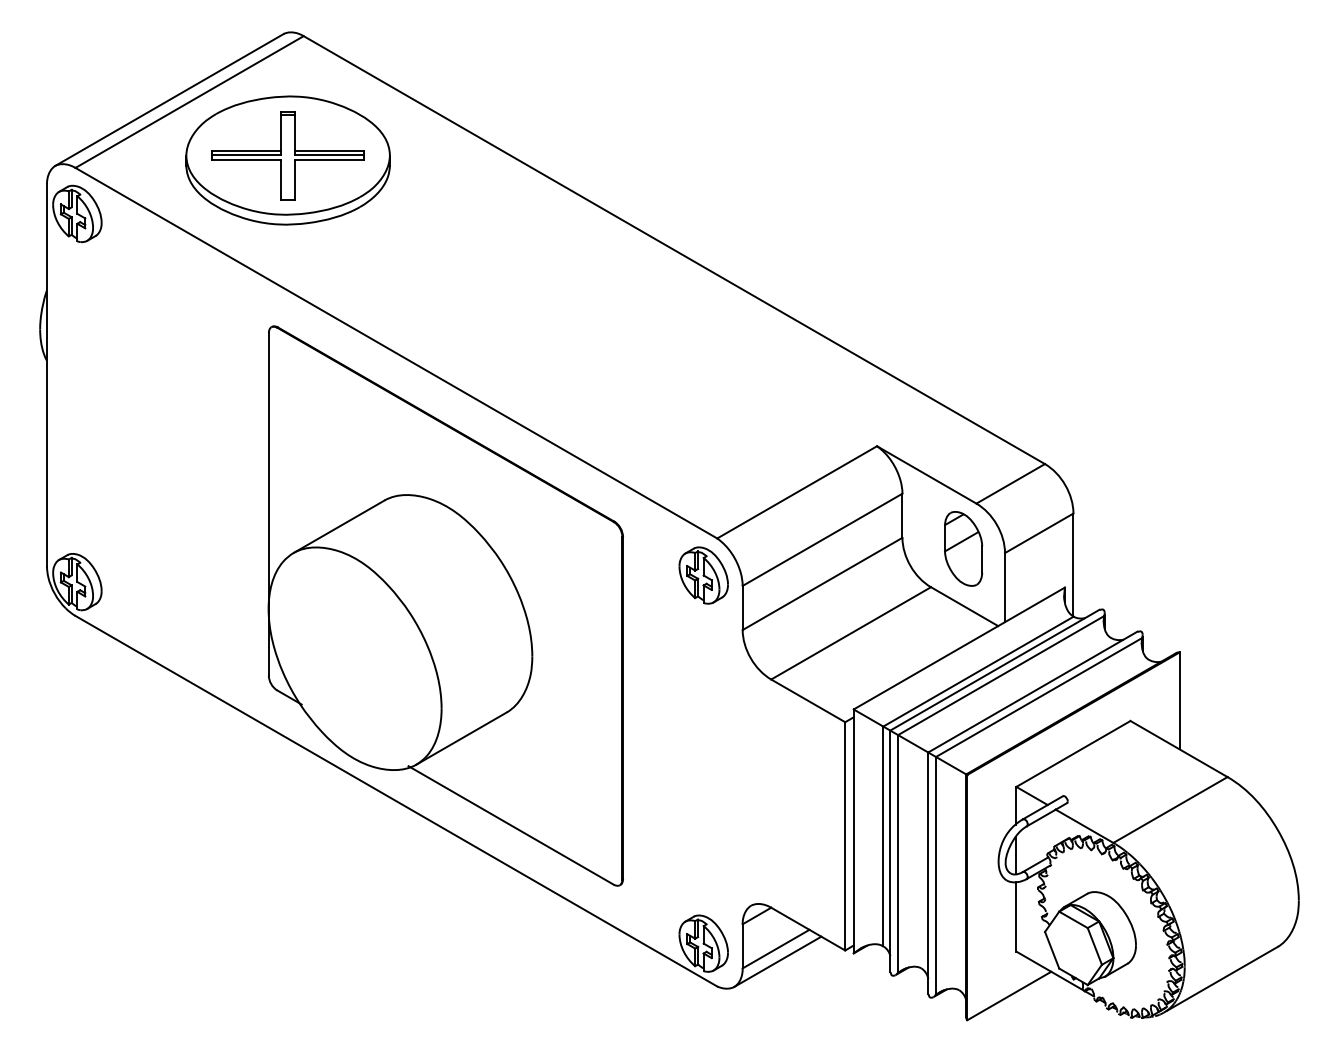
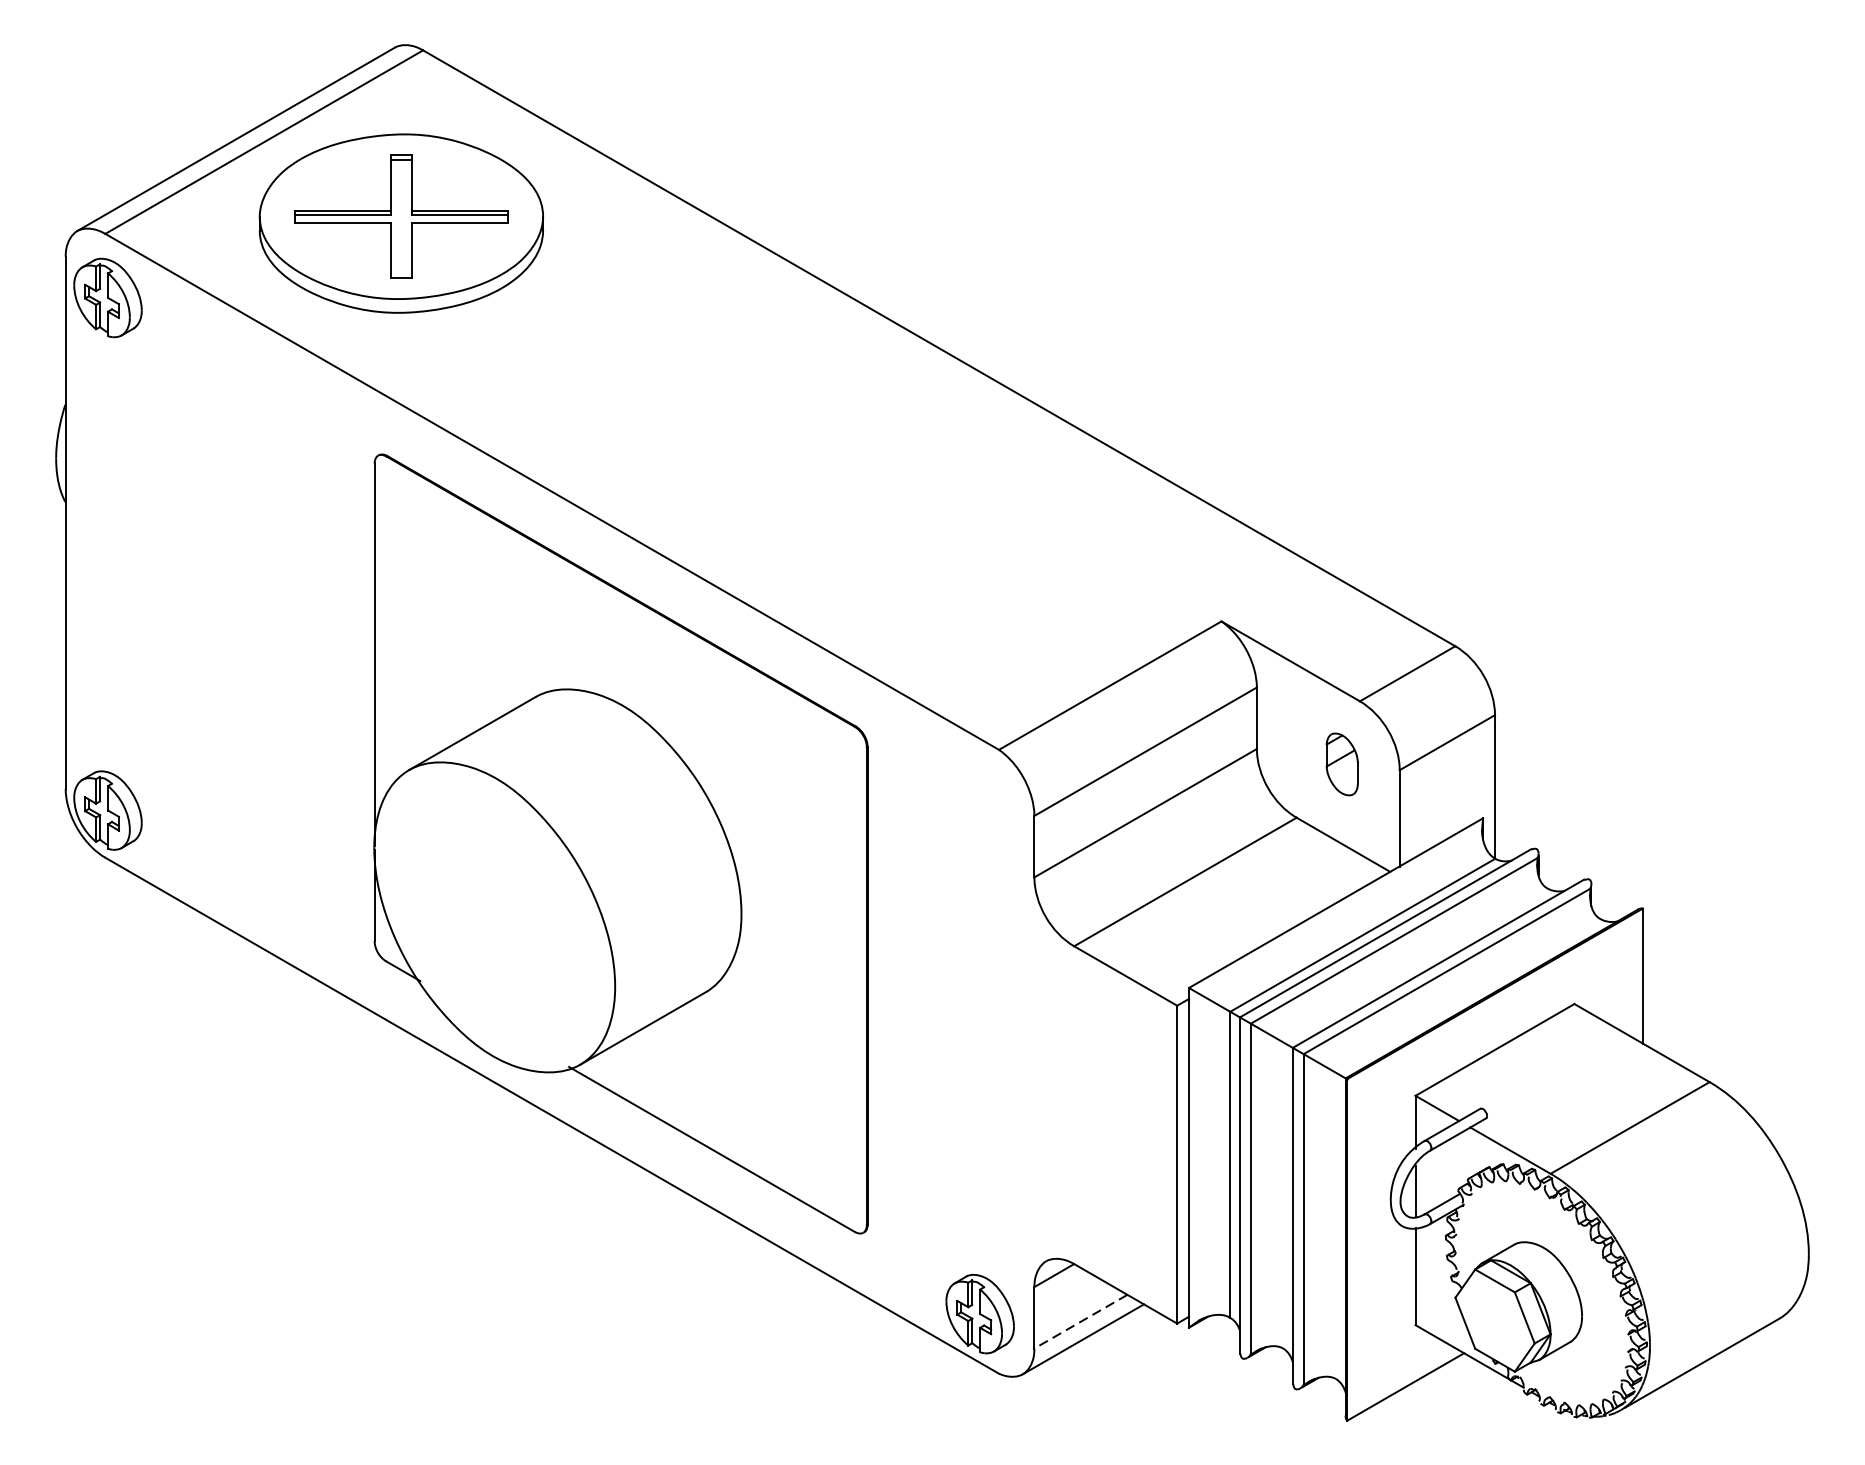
part: (963, 548) -> (1341, 763), size x0.6
part: (703, 575) -> (979, 801), removed
line: (776, 949) -> (1081, 1322), solid -> dashed

